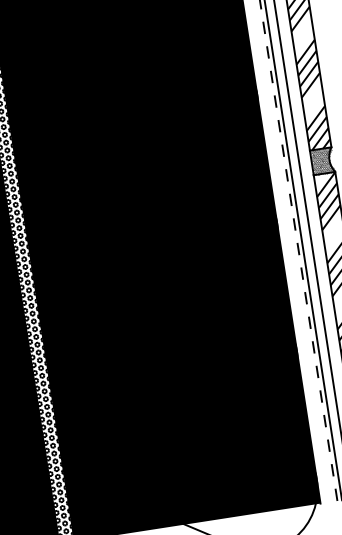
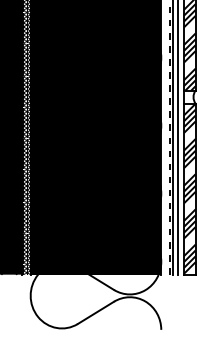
hatch: (321, 160) -> (189, 96), removed

